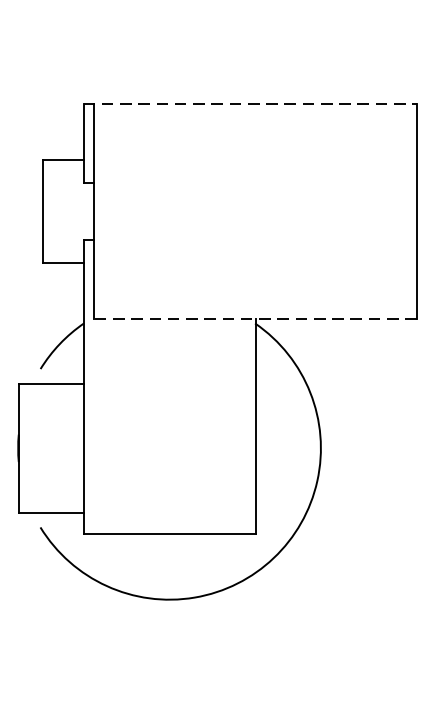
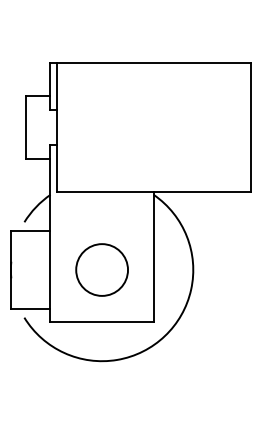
line: (251, 103) -> (151, 62), dashed -> solid
line: (254, 319) -> (153, 192), dashed -> solid
circle: (168, 447) -> (101, 269), added

